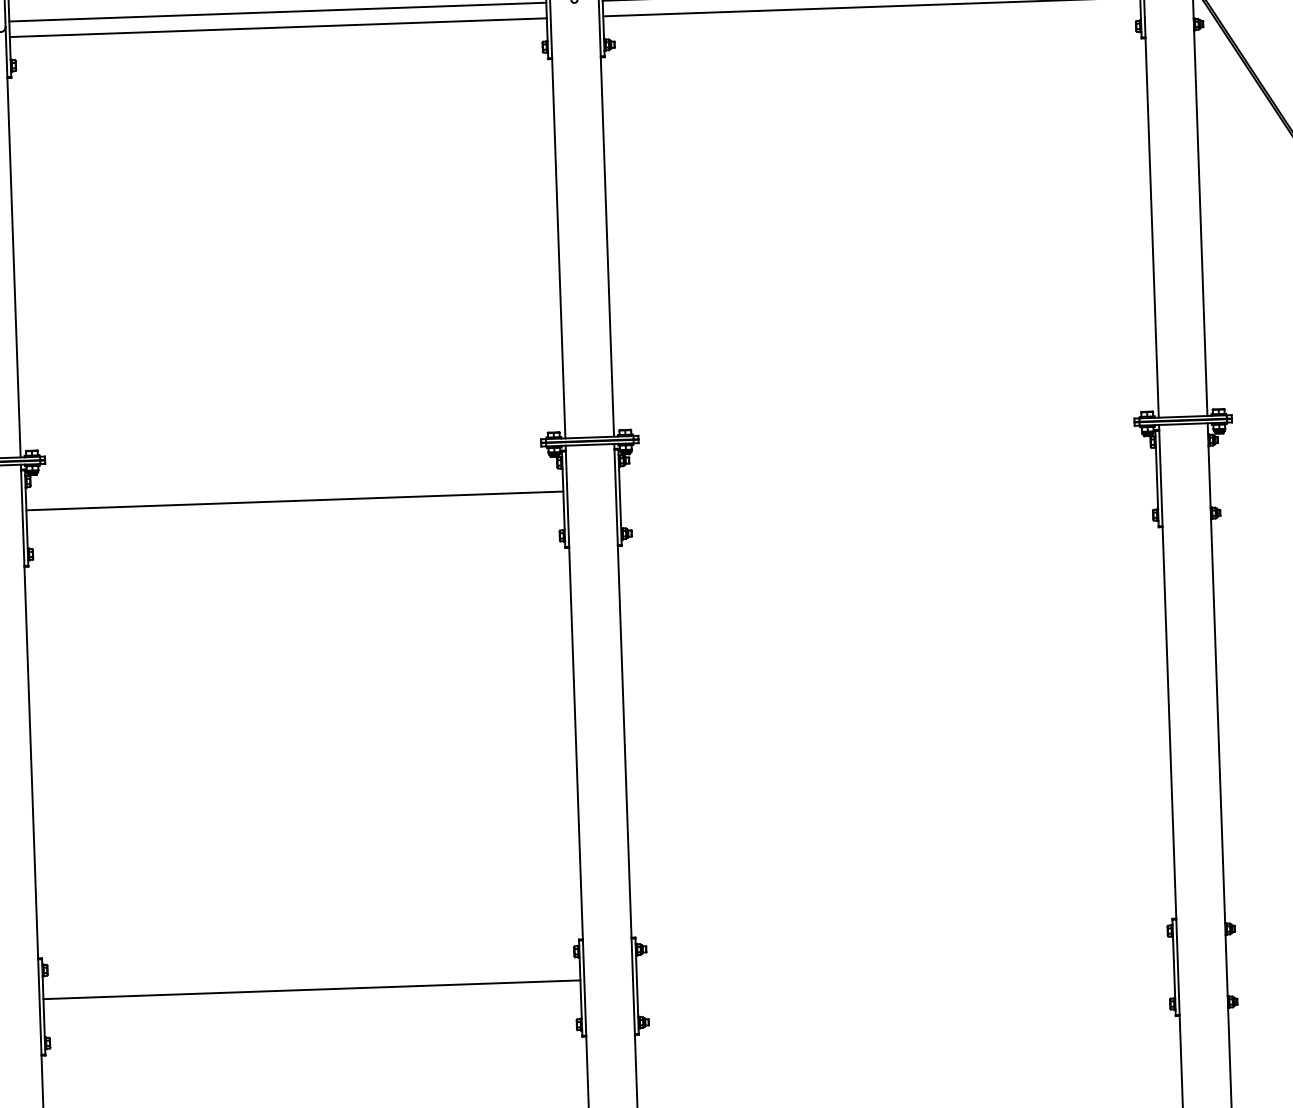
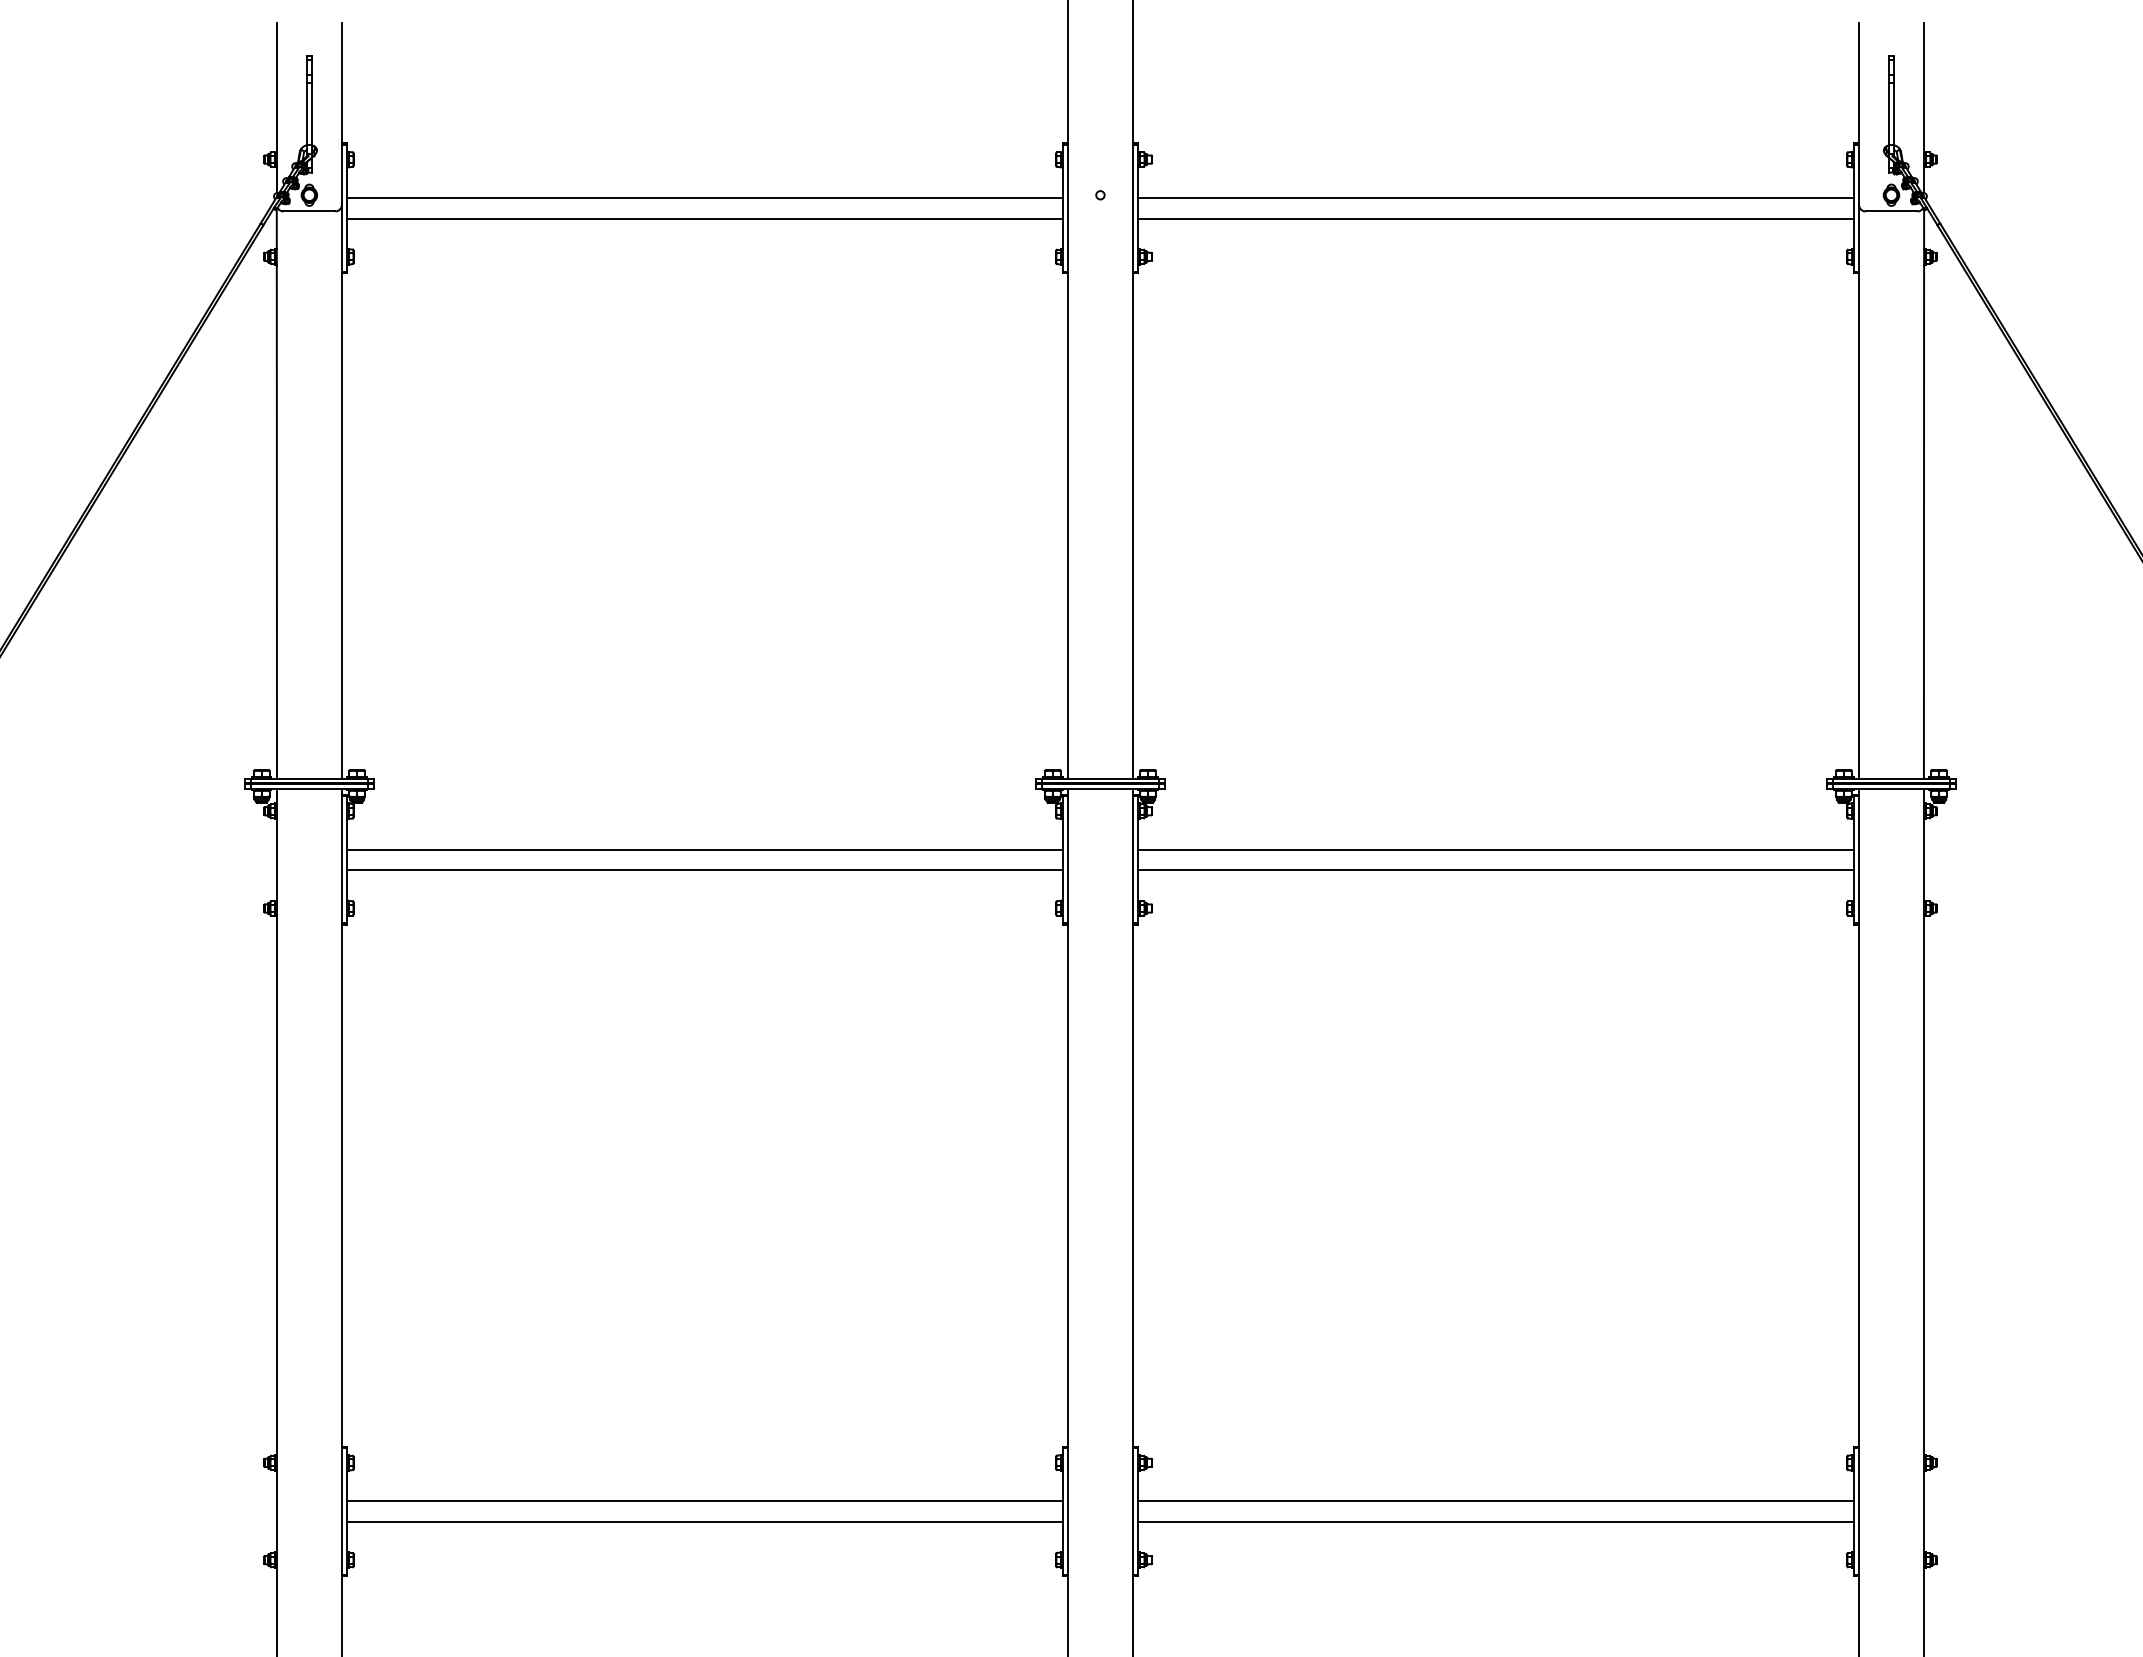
line: (887, 480) -> (1495, 849), added
line: (888, 495) -> (1495, 870), added
line: (295, 516) -> (704, 870), added
line: (904, 969) -> (1495, 1501), added
line: (905, 984) -> (1495, 1521), added
line: (312, 1005) -> (704, 1521), added

